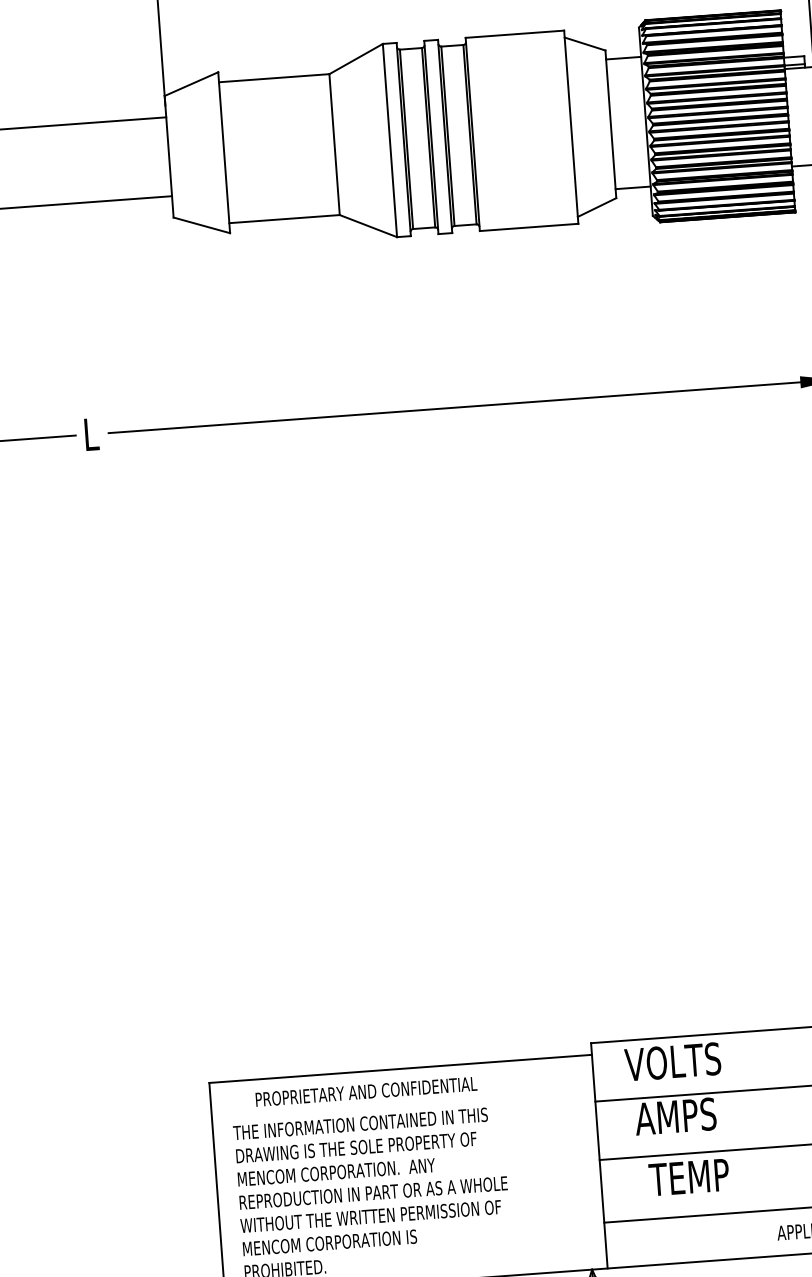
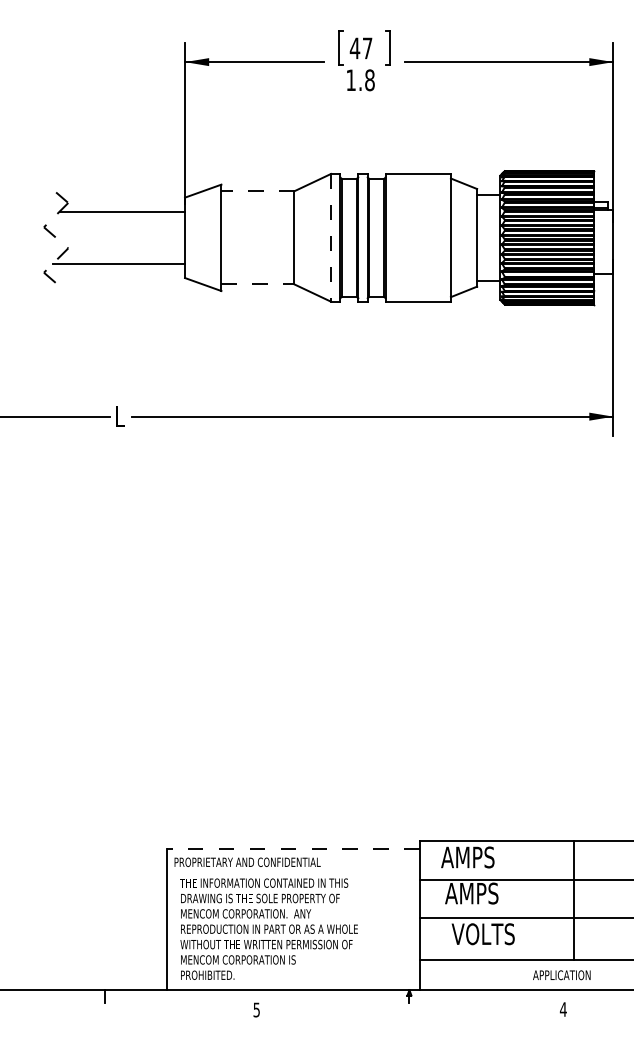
line: (273, 78) -> (257, 191), solid -> dashed
line: (390, 139) -> (331, 237), solid -> dashed
line: (283, 219) -> (257, 284), solid -> dashed
text: (672, 1061) -> (472, 857), VOLTS -> AMPS
line: (399, 1068) -> (292, 848), solid -> dashed
text: (366, 1090) -> (247, 861), moved
text: (696, 1177) -> (482, 934), TEMP -> VOLTS

